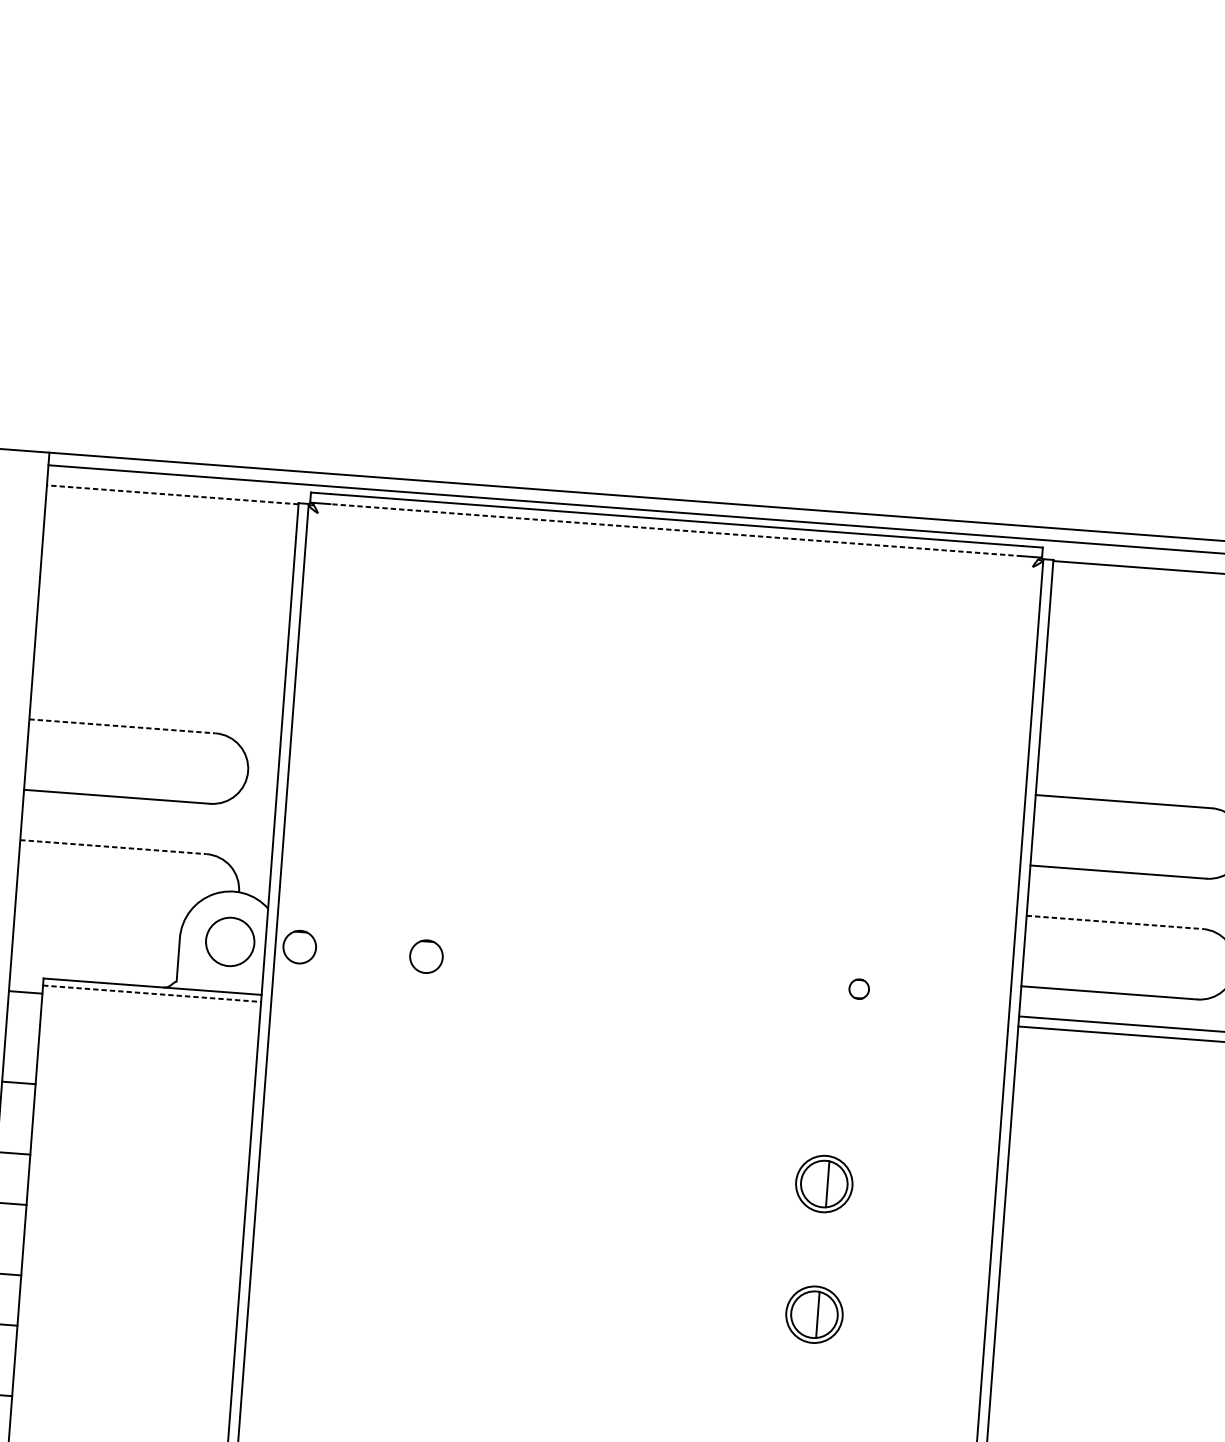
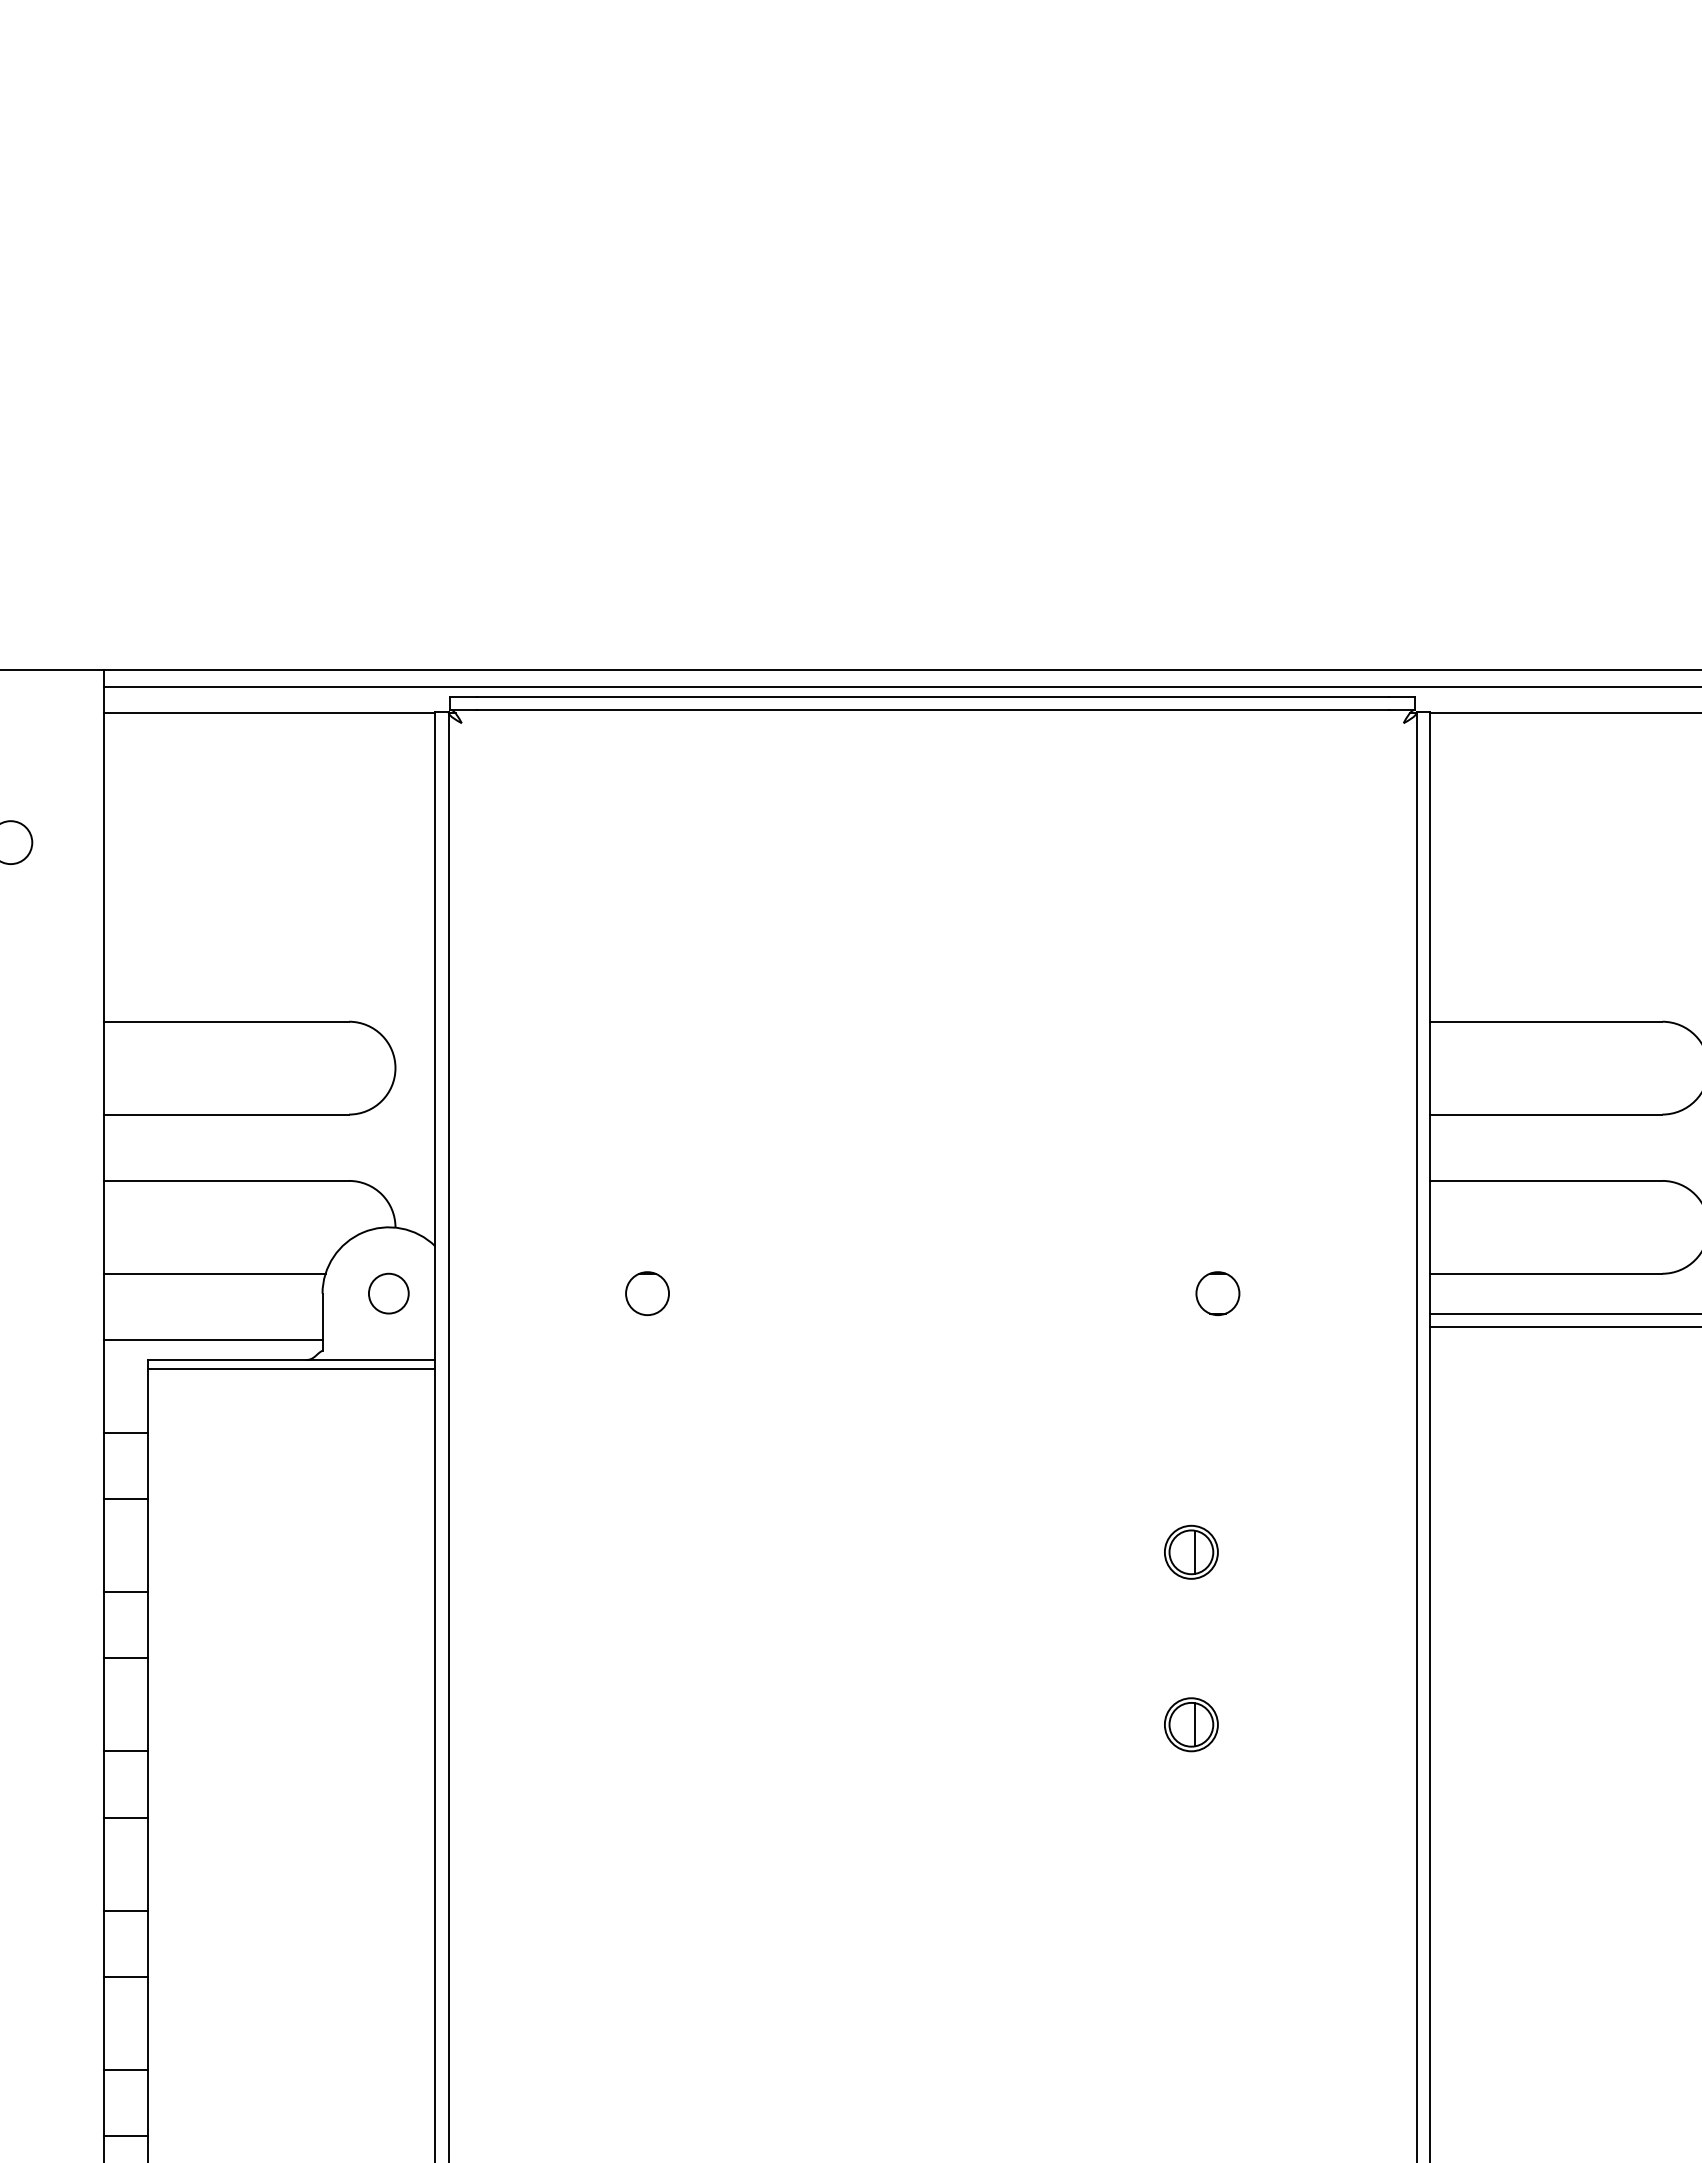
line: (172, 494) -> (269, 713), dashed -> solid
line: (675, 530) -> (932, 710), dashed -> solid
line: (122, 726) -> (226, 1021), dashed -> solid
line: (113, 846) -> (226, 1180), dashed -> solid
line: (99, 916) -> (214, 1273), added
line: (1114, 922) -> (1546, 1180), dashed -> solid
circle: (229, 941) -> (388, 1293), size x0.62
circle: (299, 947) -> (480, 1293), removed
line: (93, 967) -> (212, 1340), added
part: (858, 989) -> (1217, 1293), size x1.67
line: (25, 992) -> (125, 1432), moved
line: (152, 993) -> (291, 1369), dashed -> solid
part: (824, 1183) -> (1191, 1551), size x0.71
part: (814, 1314) -> (1191, 1724), size x0.71

